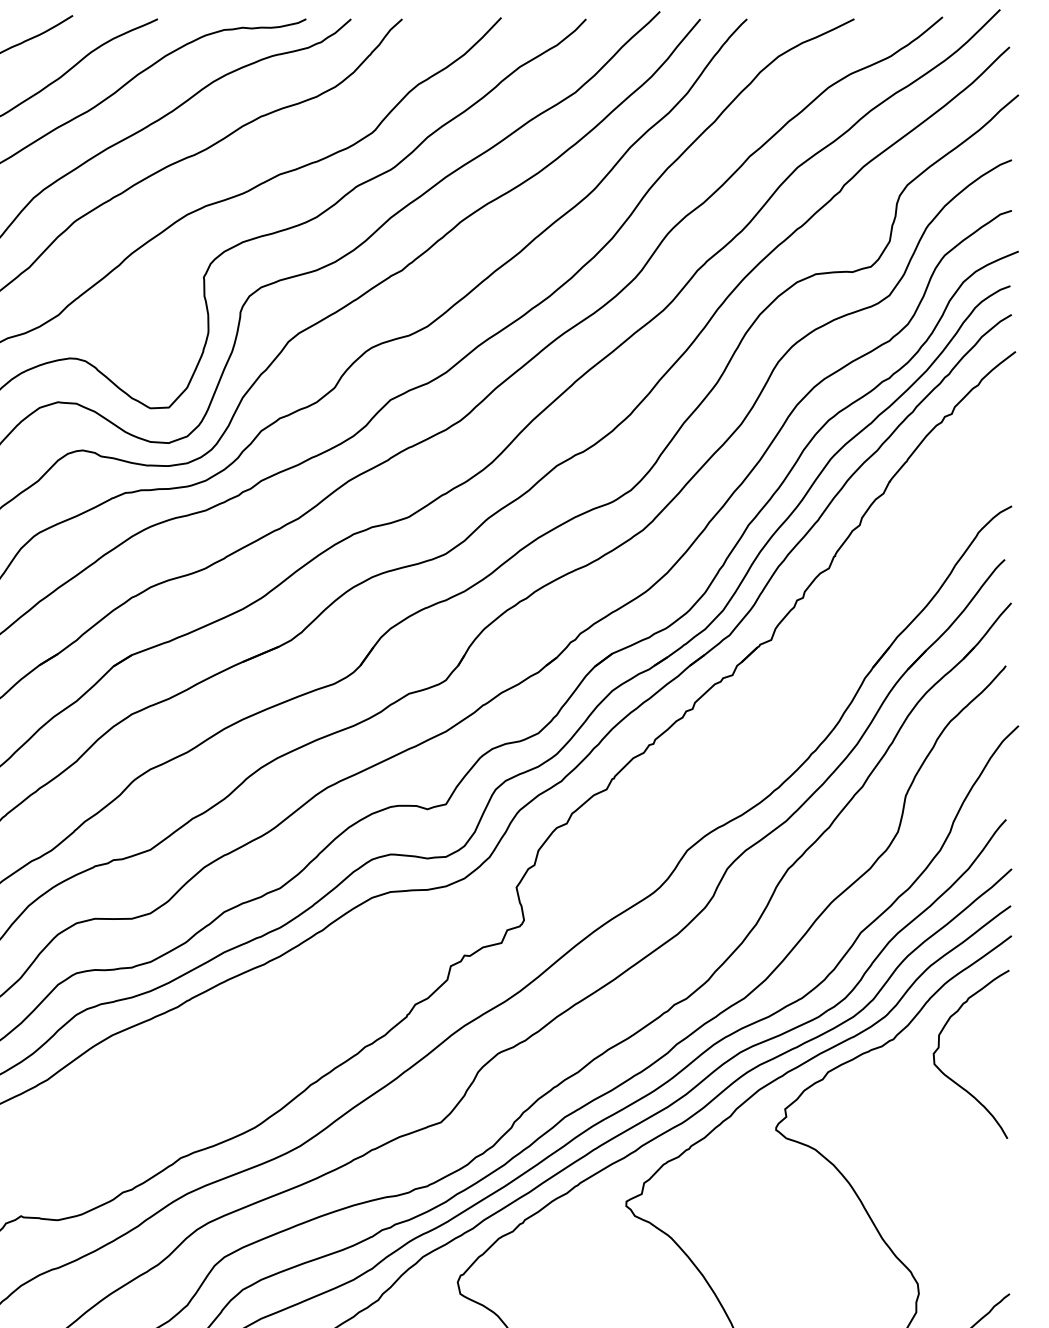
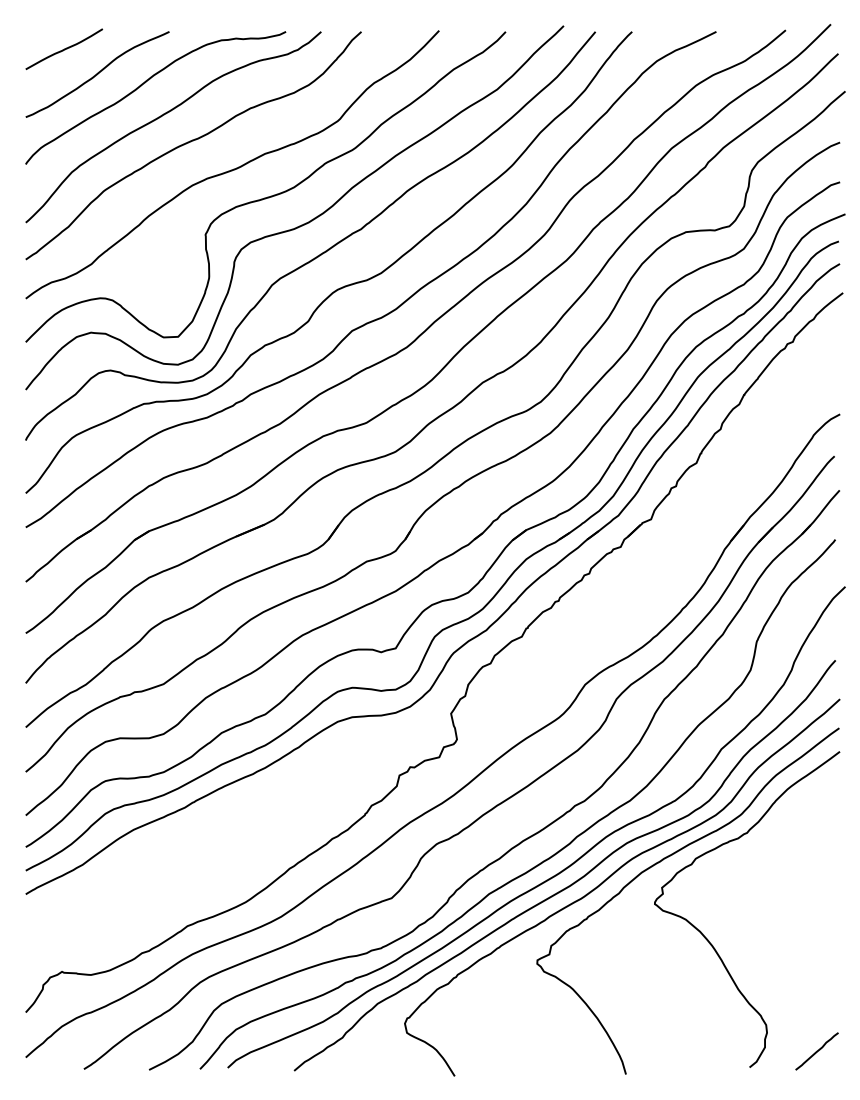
curve: (953, 1079) -> (794, 864), removed

